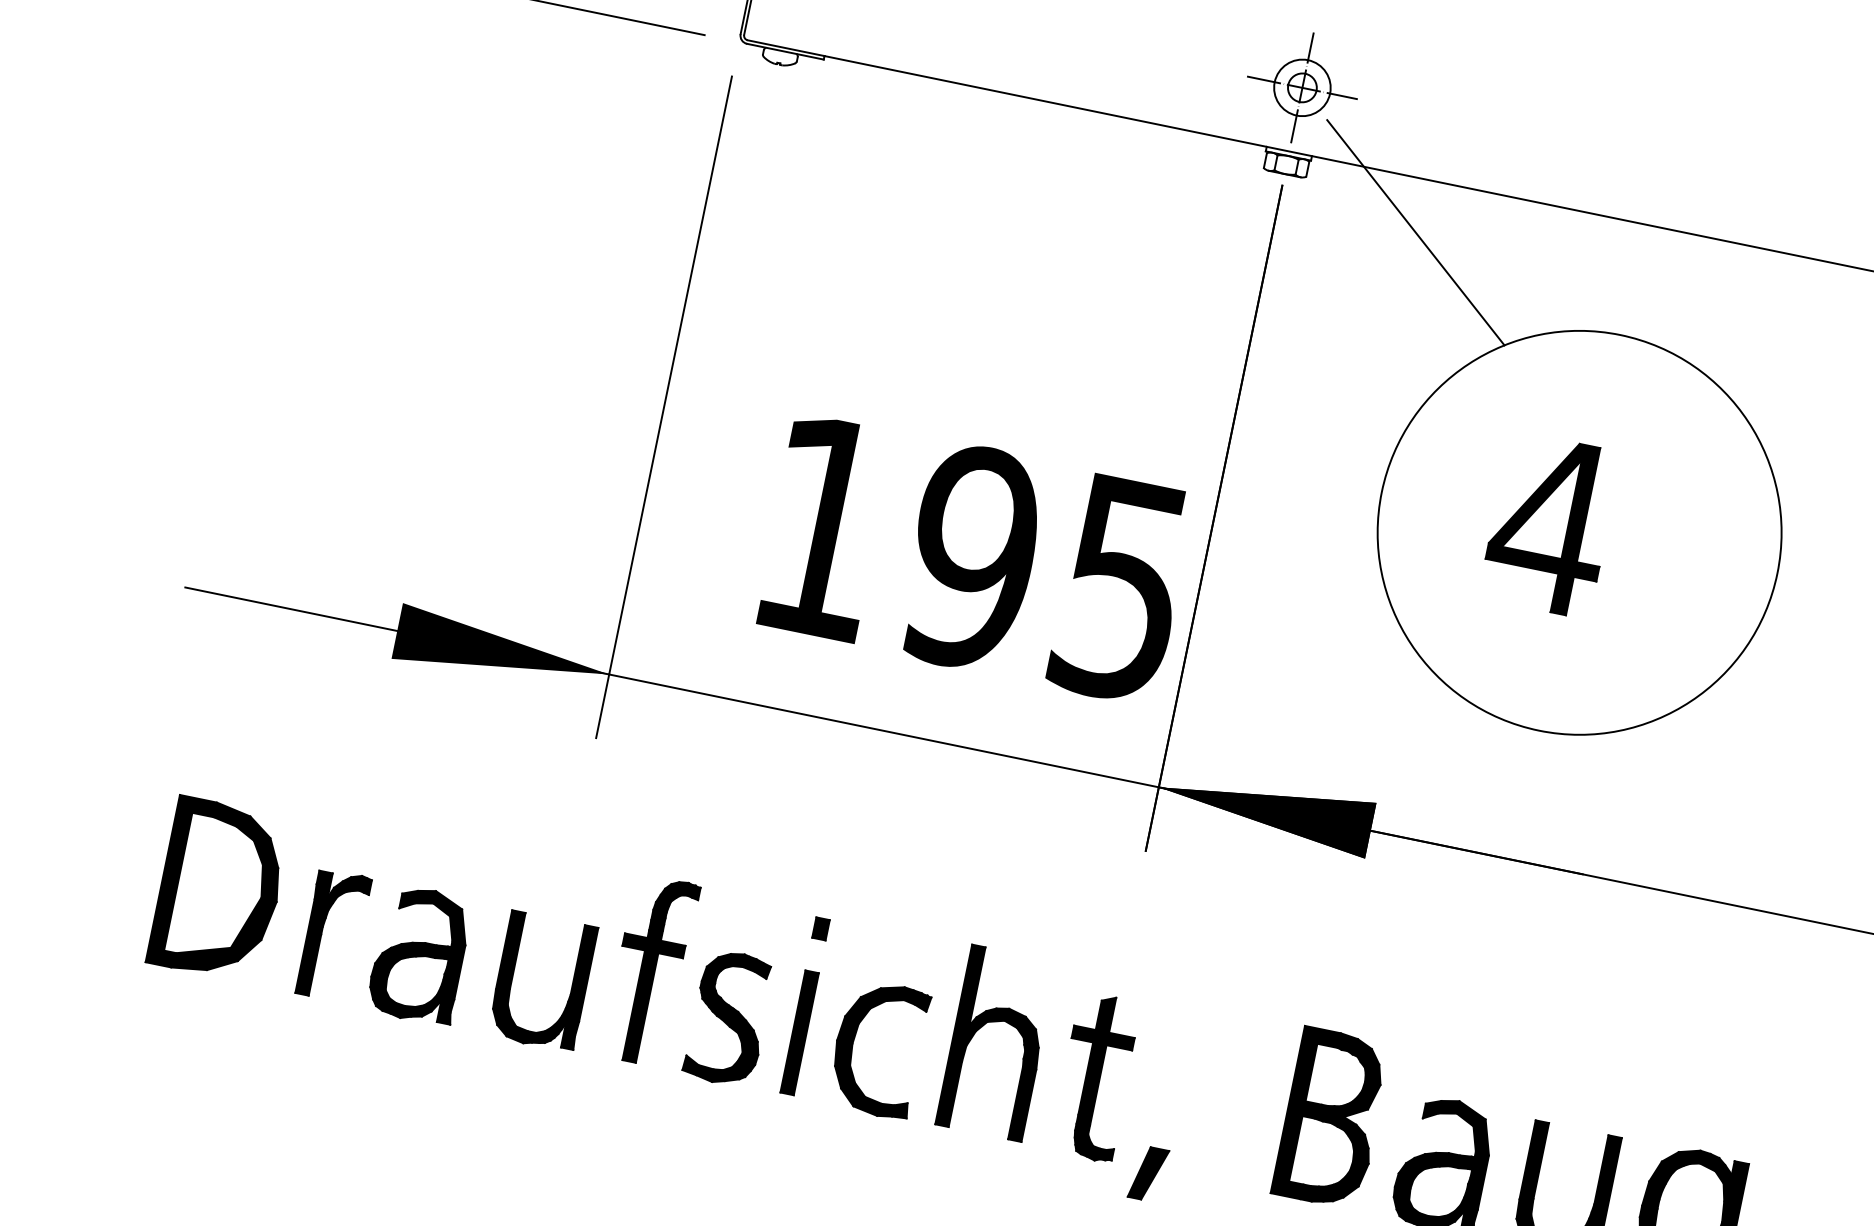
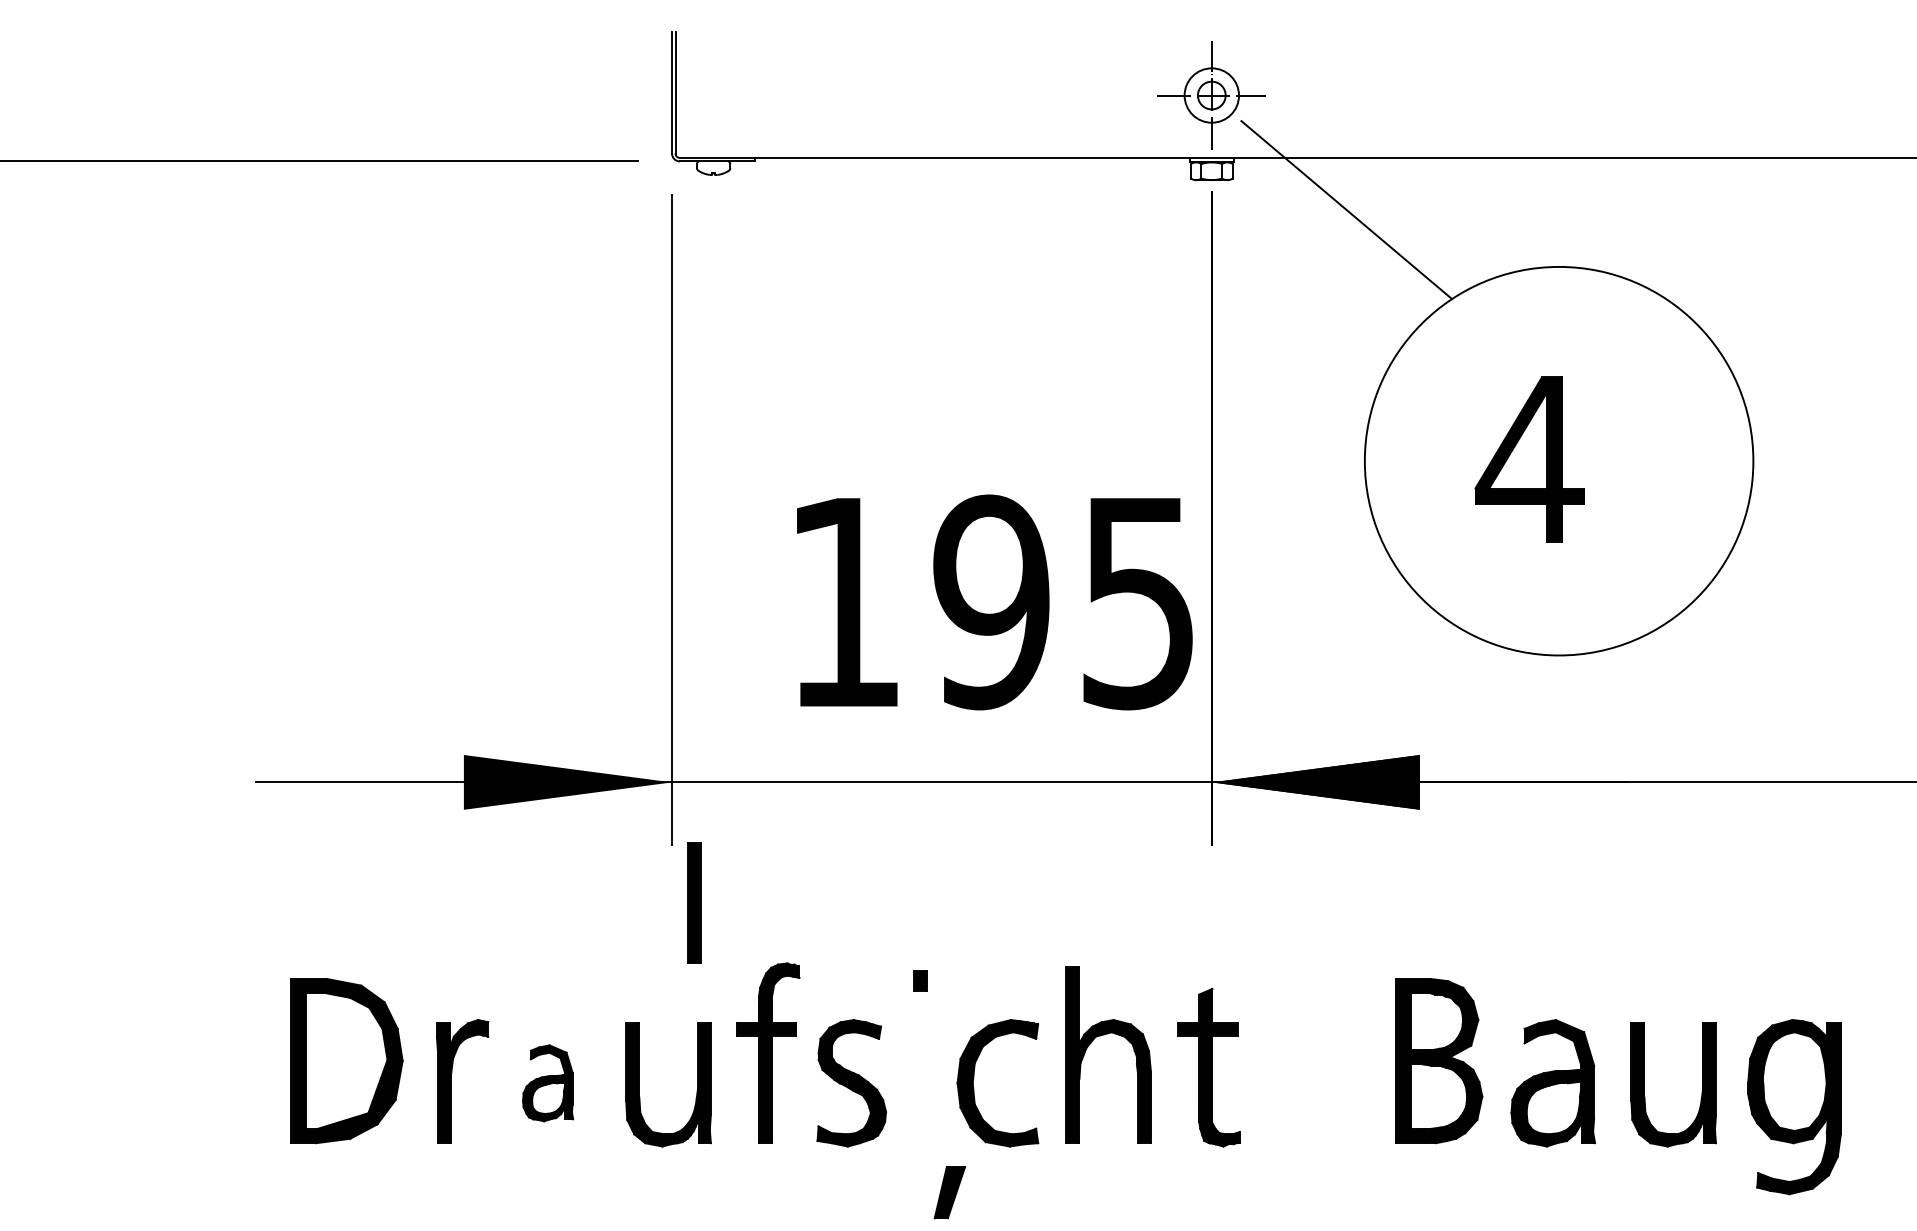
part: (419, 955) -> (547, 1083), size x0.6
part: (799, 1031) -> (694, 902), moved
part: (1148, 1173) -> (949, 1192), moved

